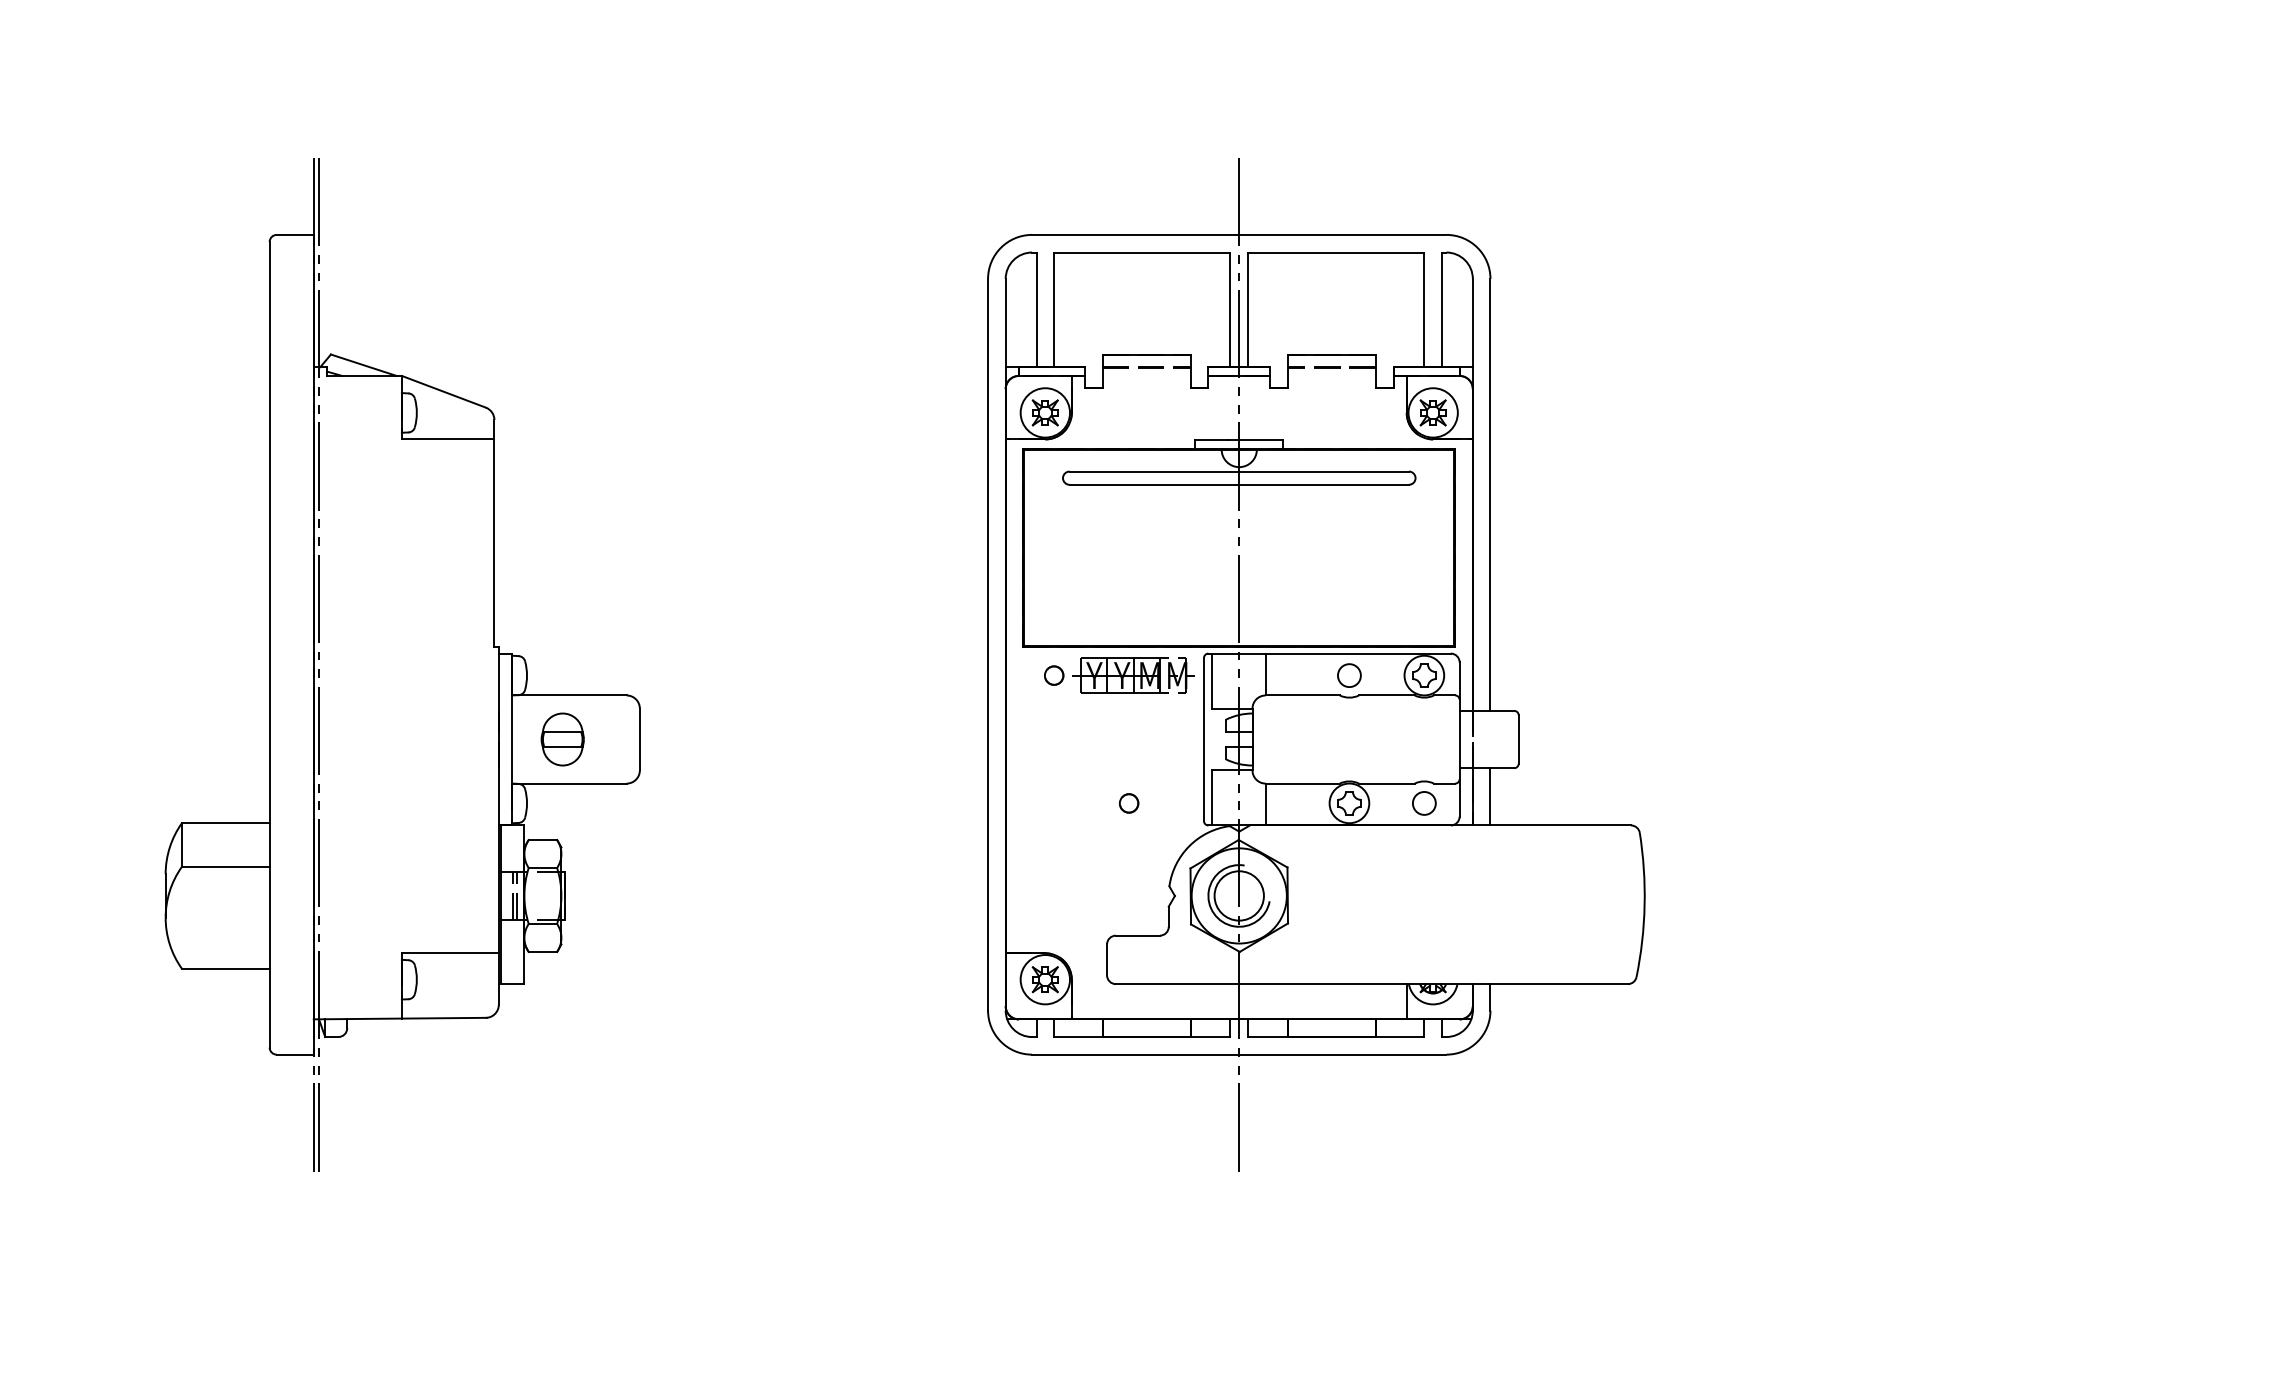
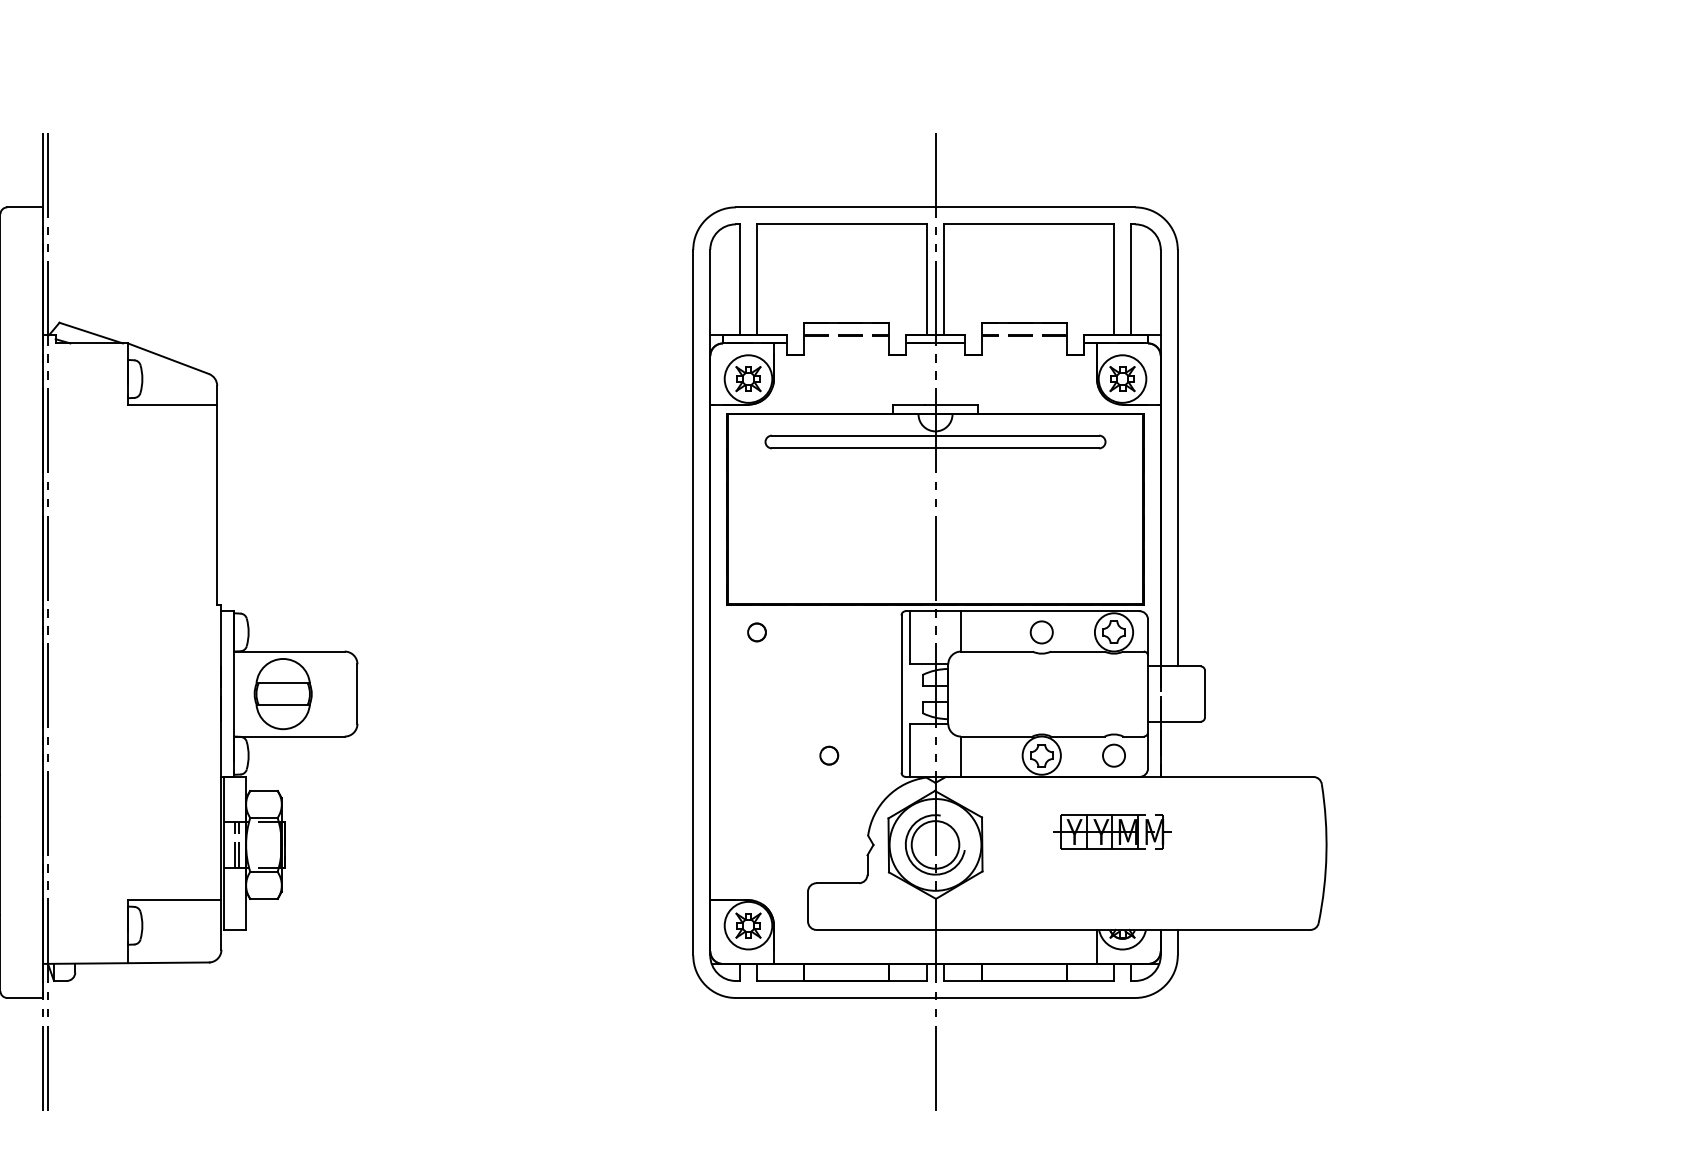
part: (1133, 675) -> (1112, 831), moved
part: (562, 739) -> (282, 694), size x1.4
line: (1490, 796) -> (1177, 749), removed

